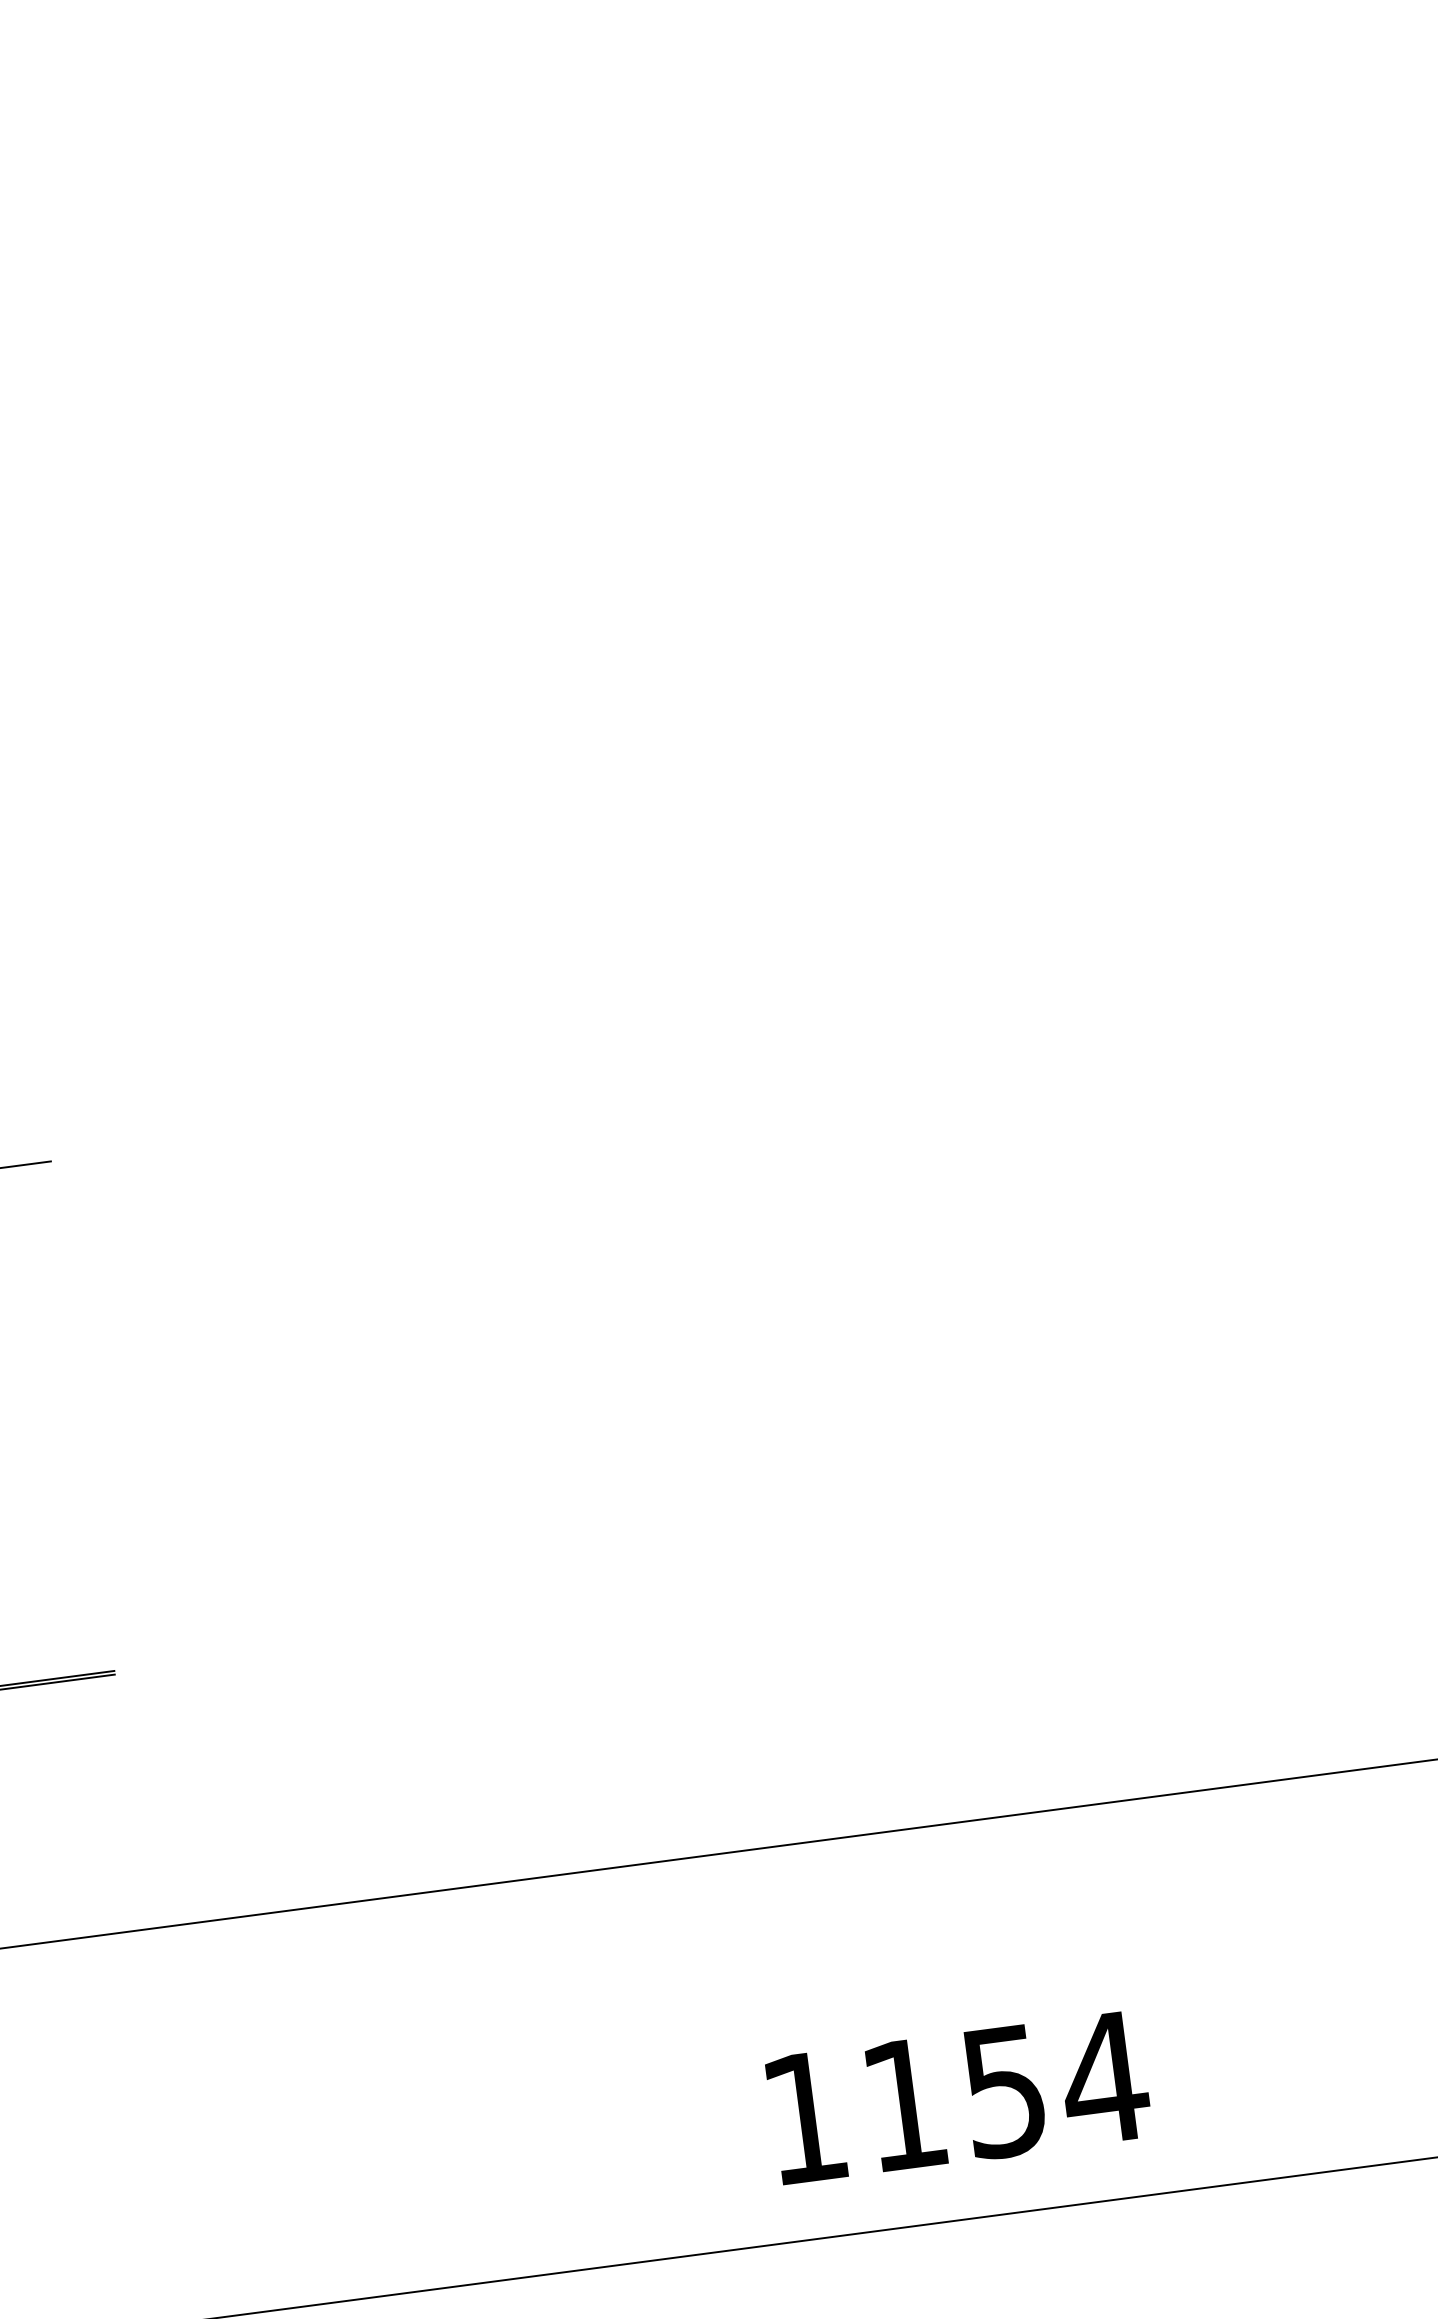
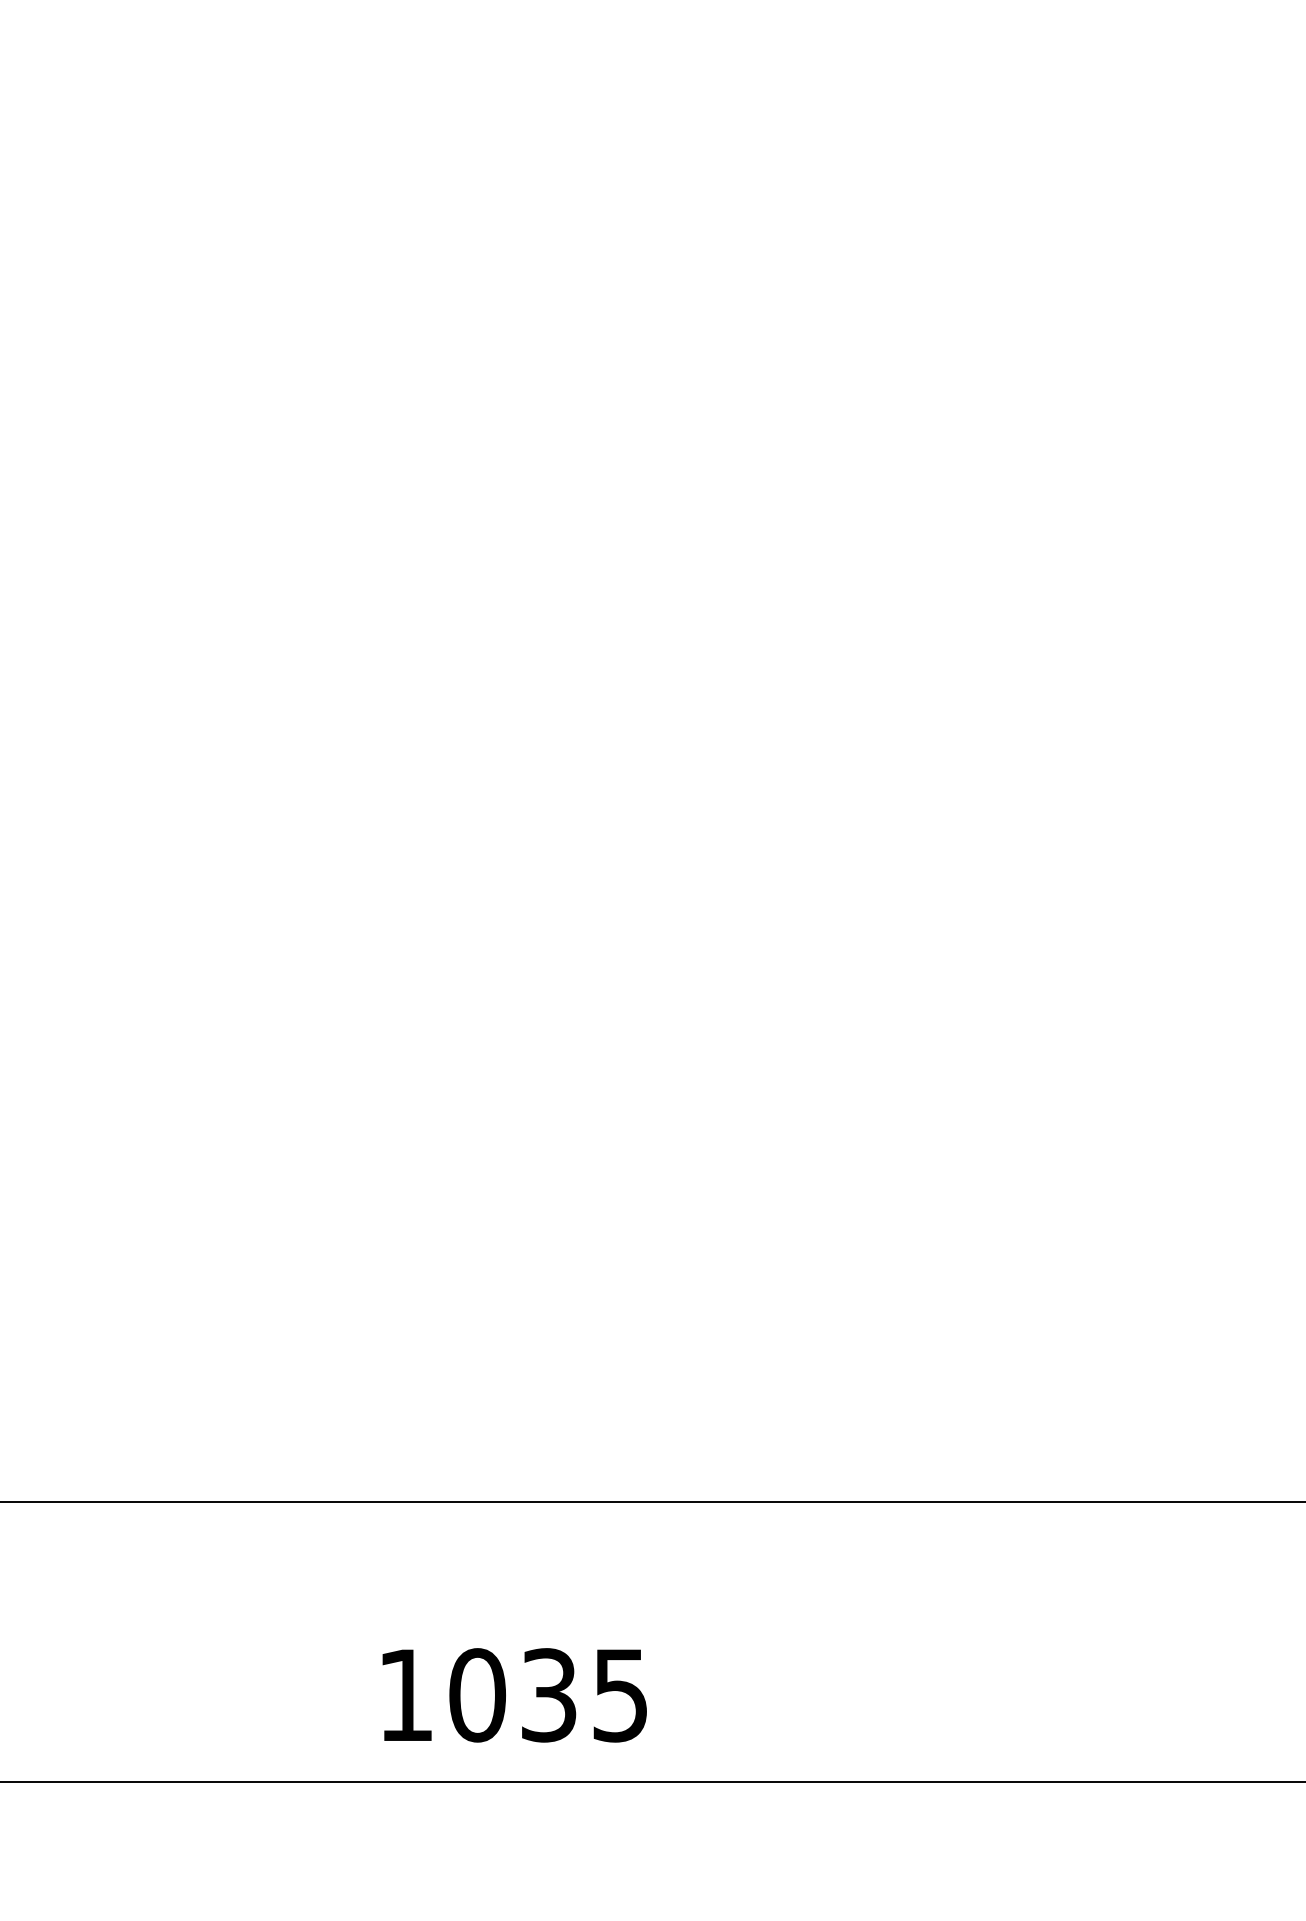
text: (1005, 2091) -> (549, 1695), 1154 -> 1035

